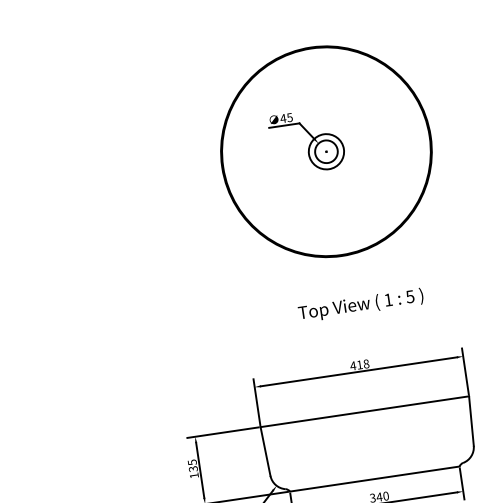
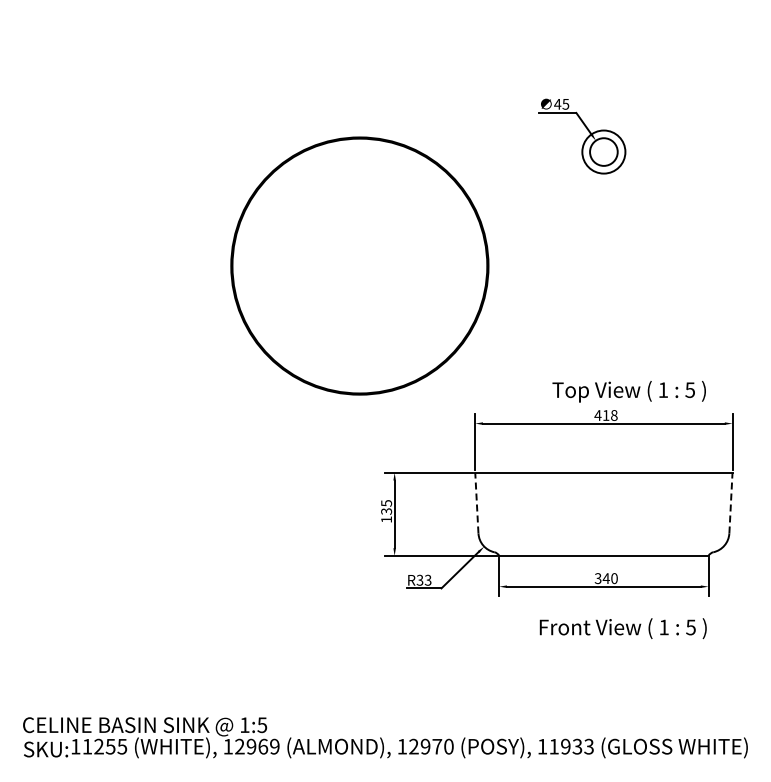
circle: (326, 151) -> (359, 265), moved
text: (360, 305) -> (628, 391), moved
line: (471, 420) -> (730, 502), solid -> dashed
line: (265, 451) -> (476, 502), solid -> dashed

